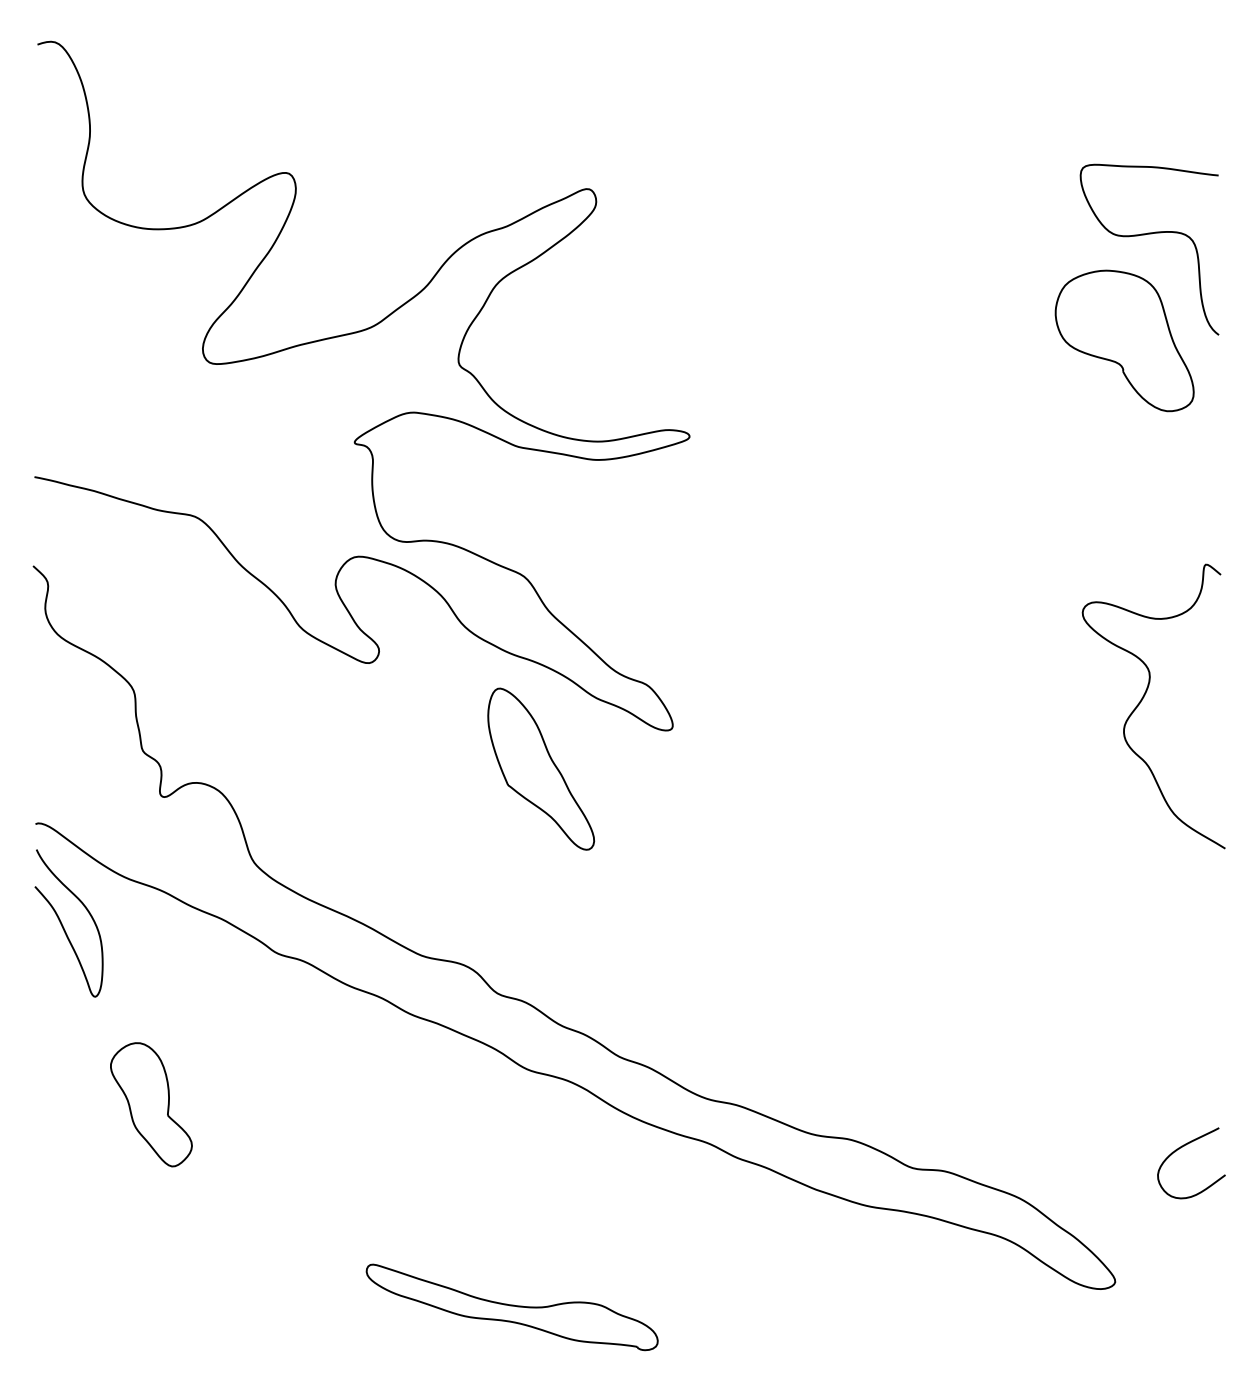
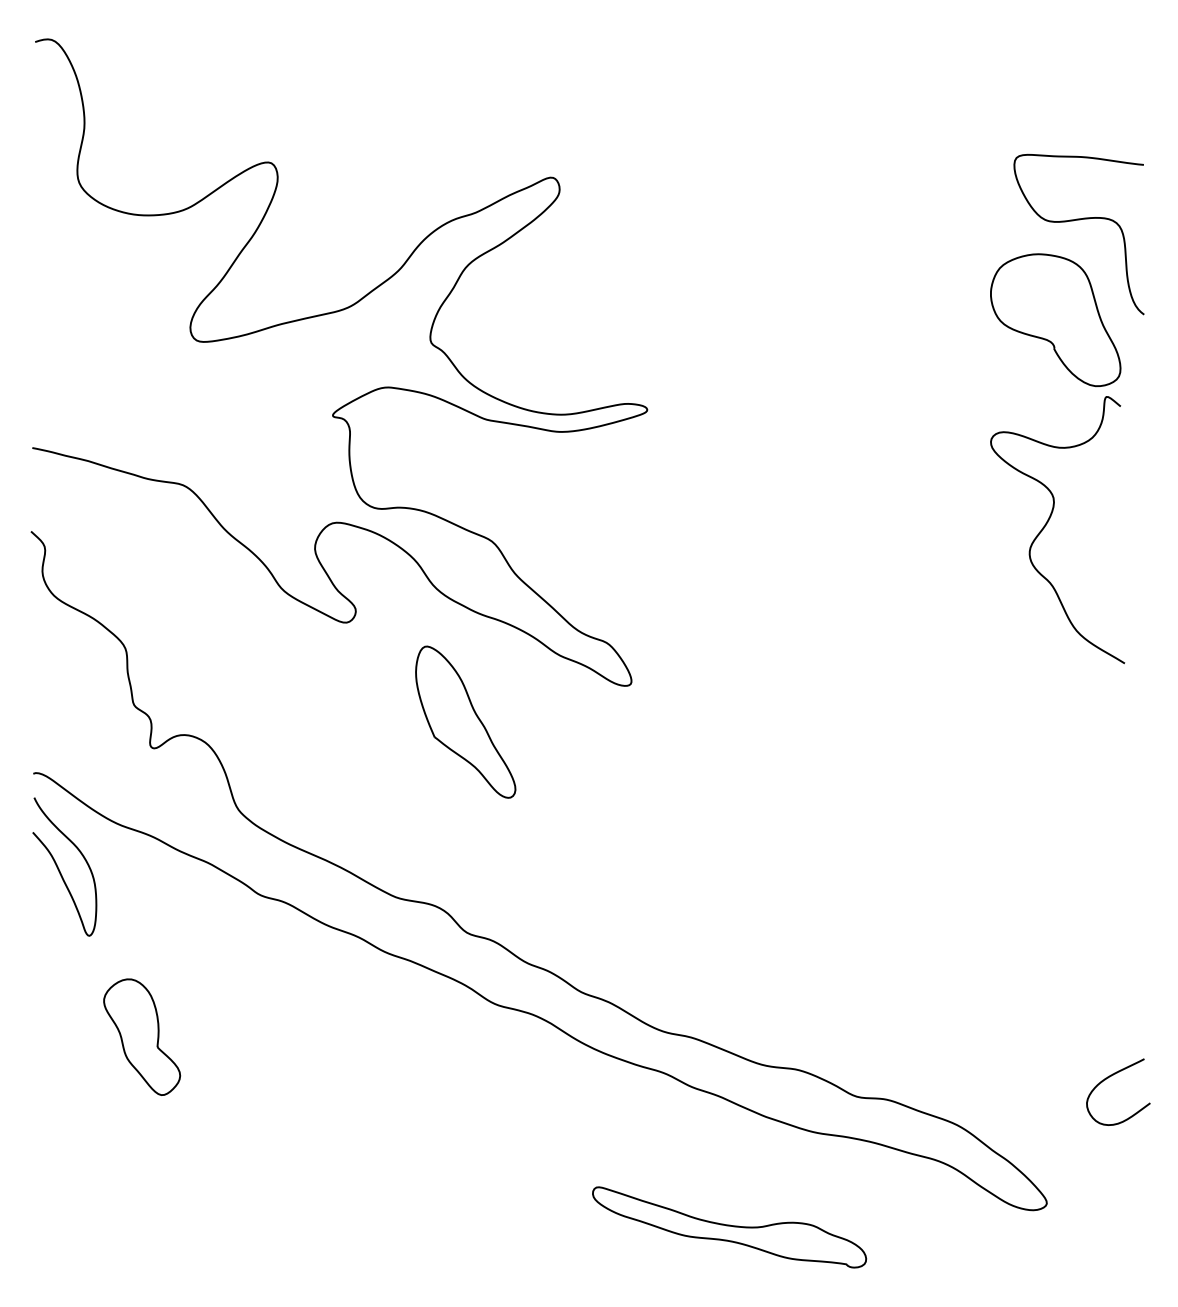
curve: (1142, 700) -> (1047, 524), moved
part: (541, 768) -> (466, 721), moved
part: (511, 1307) -> (728, 1227), moved

